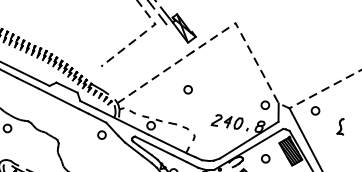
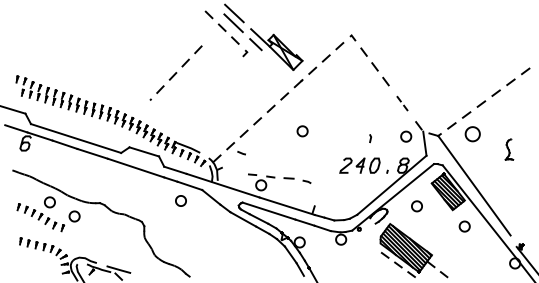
part: (123, 48) -> (175, 72), moved
part: (266, 79) -> (402, 103), size x0.6
part: (315, 111) -> (472, 134), size x1.4
line: (132, 112) -> (241, 153), moved
part: (101, 134) -> (180, 200), moved
line: (194, 137) -> (370, 138), moved

